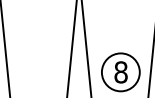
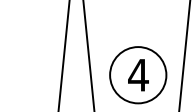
text: (121, 72) -> (139, 75), 8 -> 4

